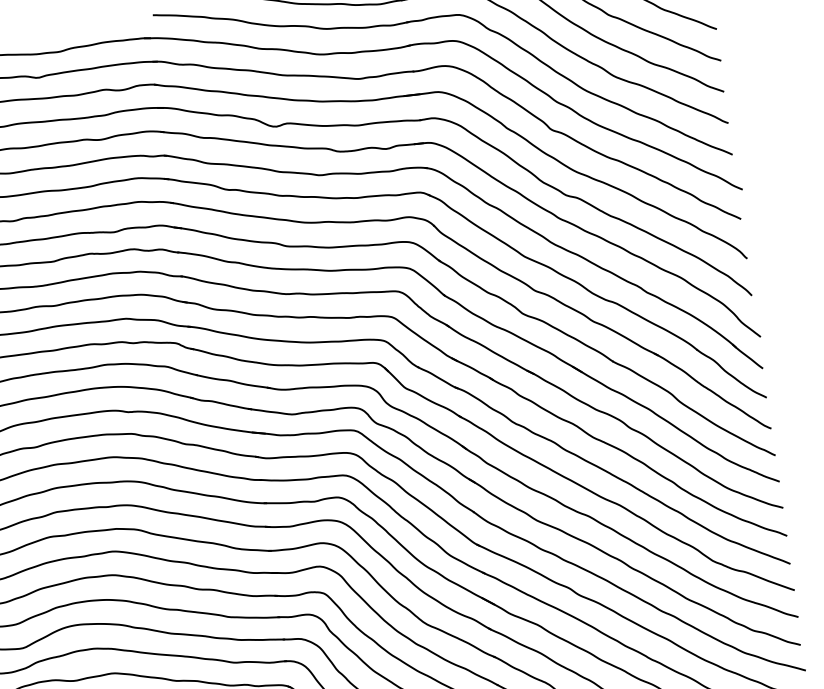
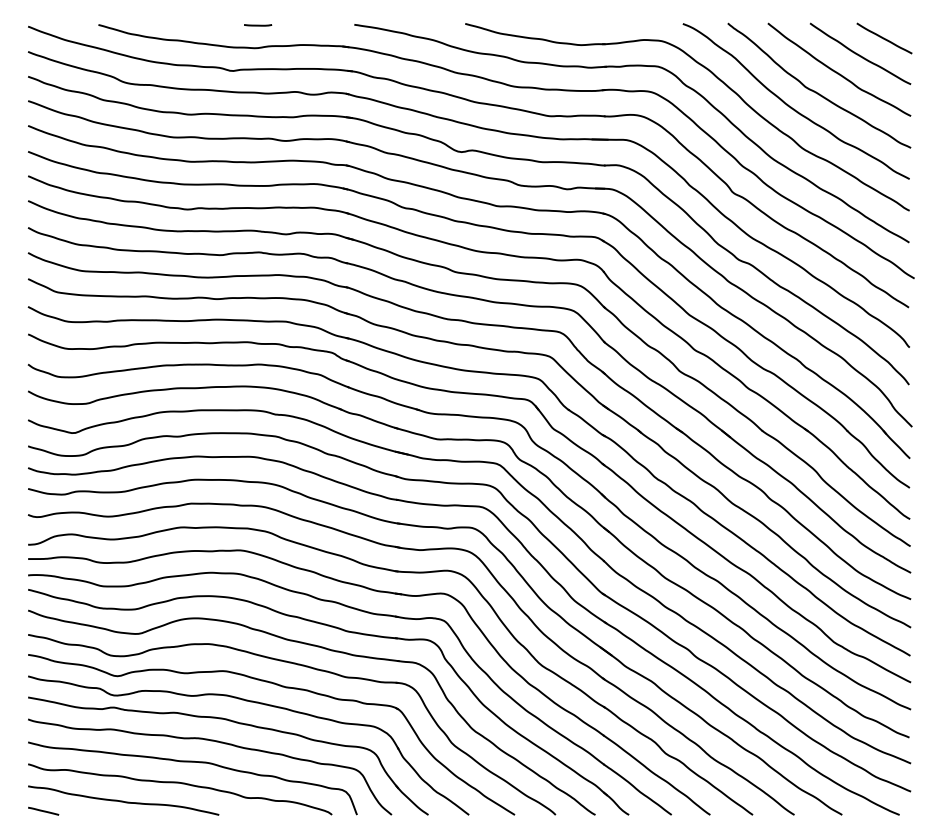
line: (58, 29) -> (258, 25), added

